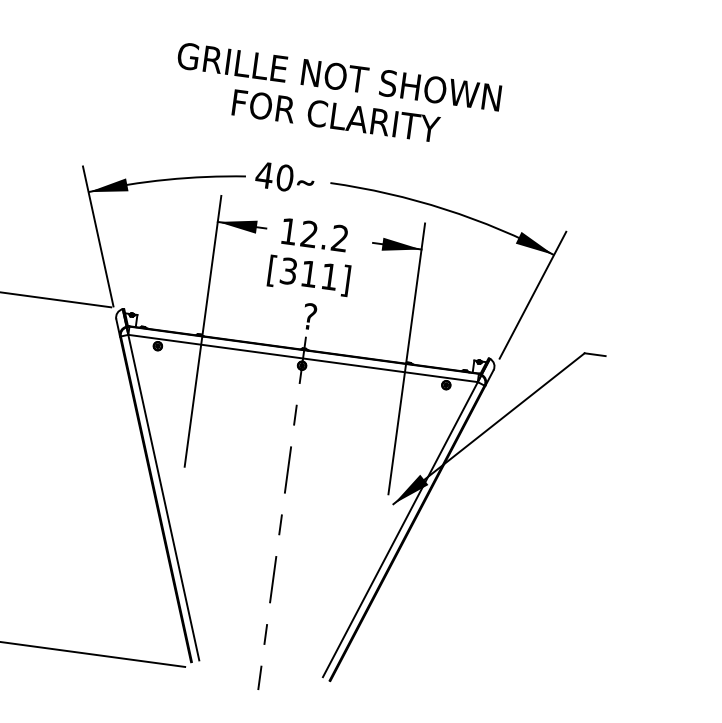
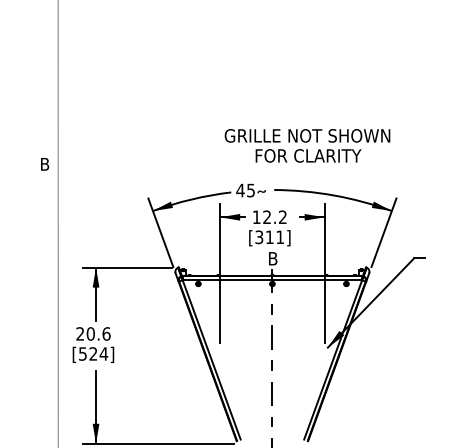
text: (336, 95) -> (307, 145), moved
text: (285, 178) -> (251, 190), 40 -> 45
text: (310, 316) -> (273, 258), ? -> B

